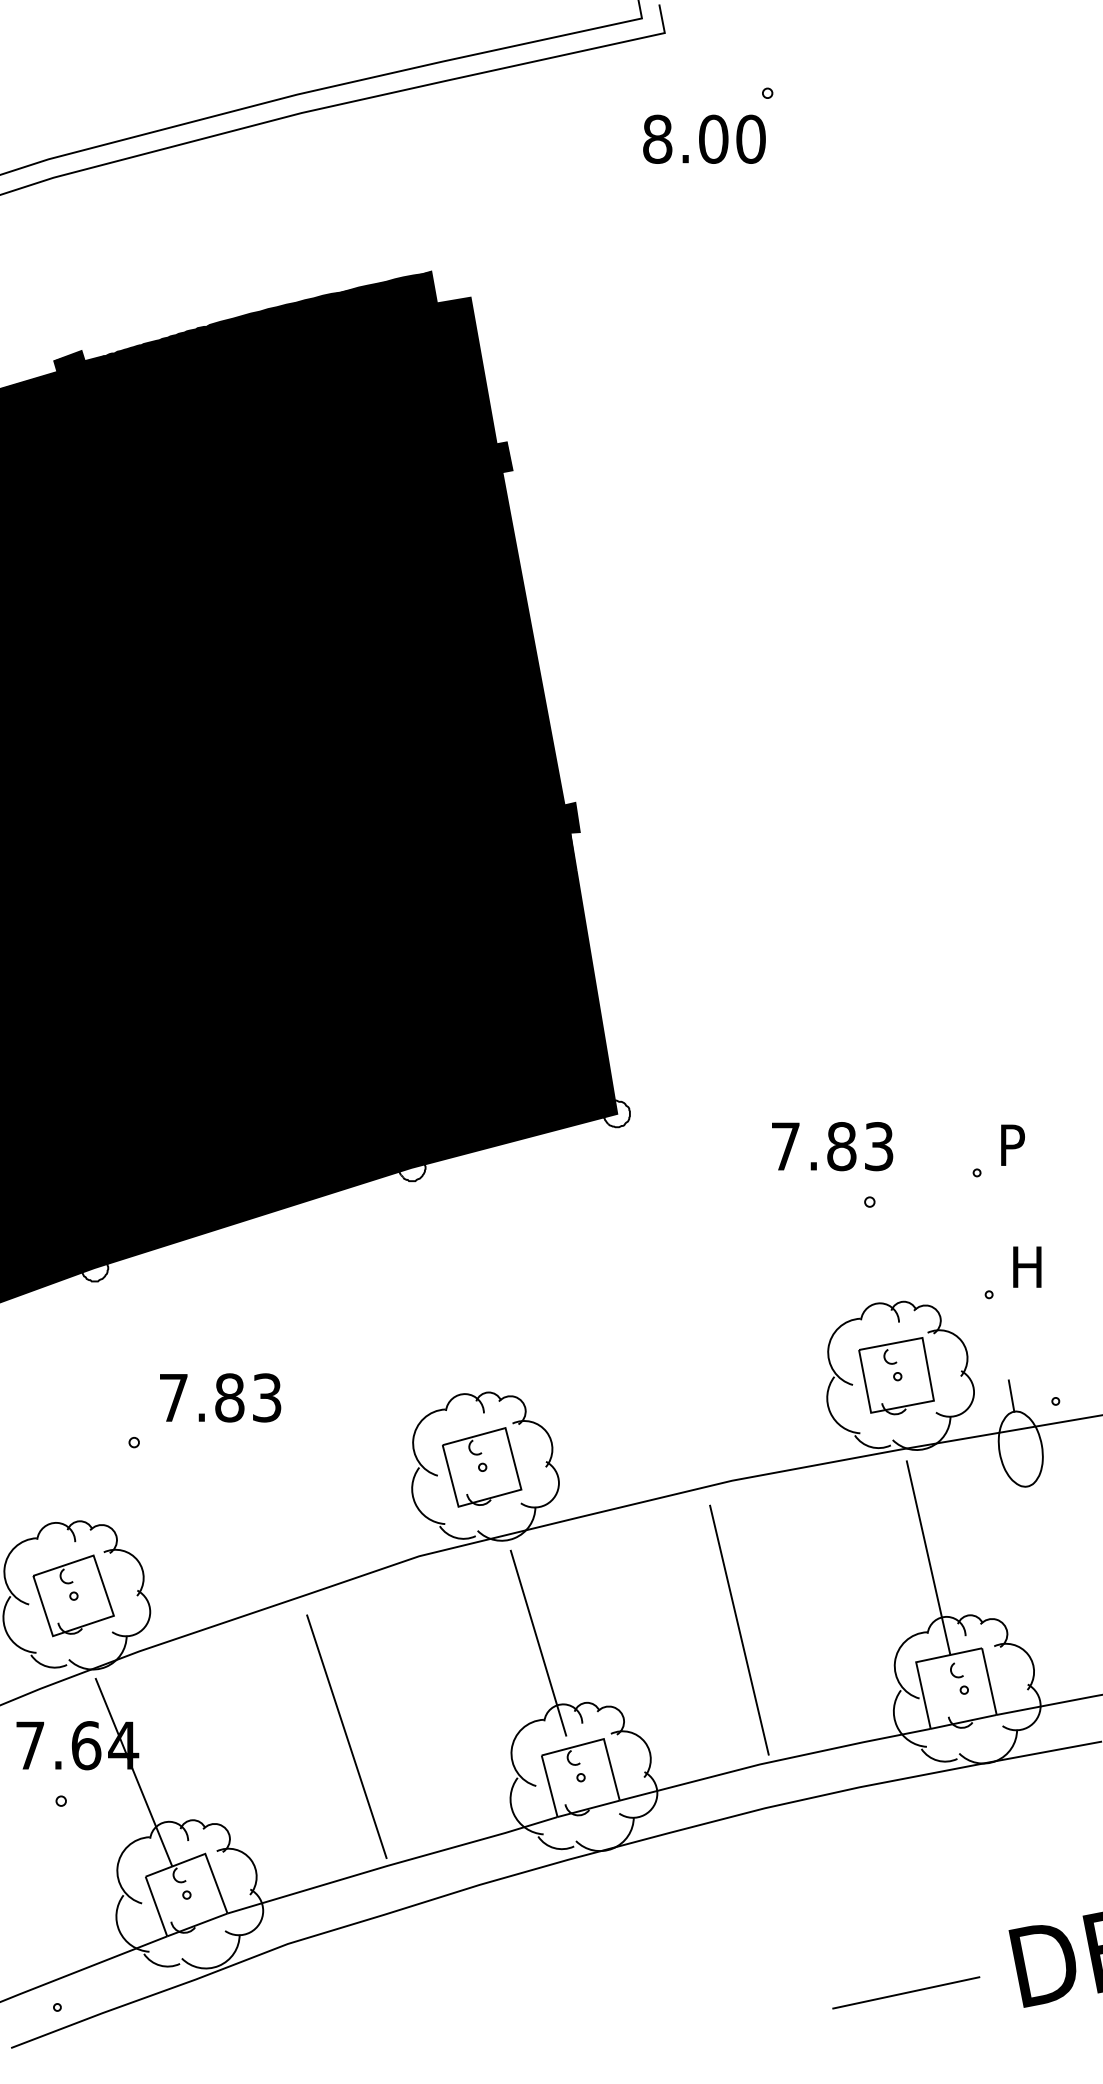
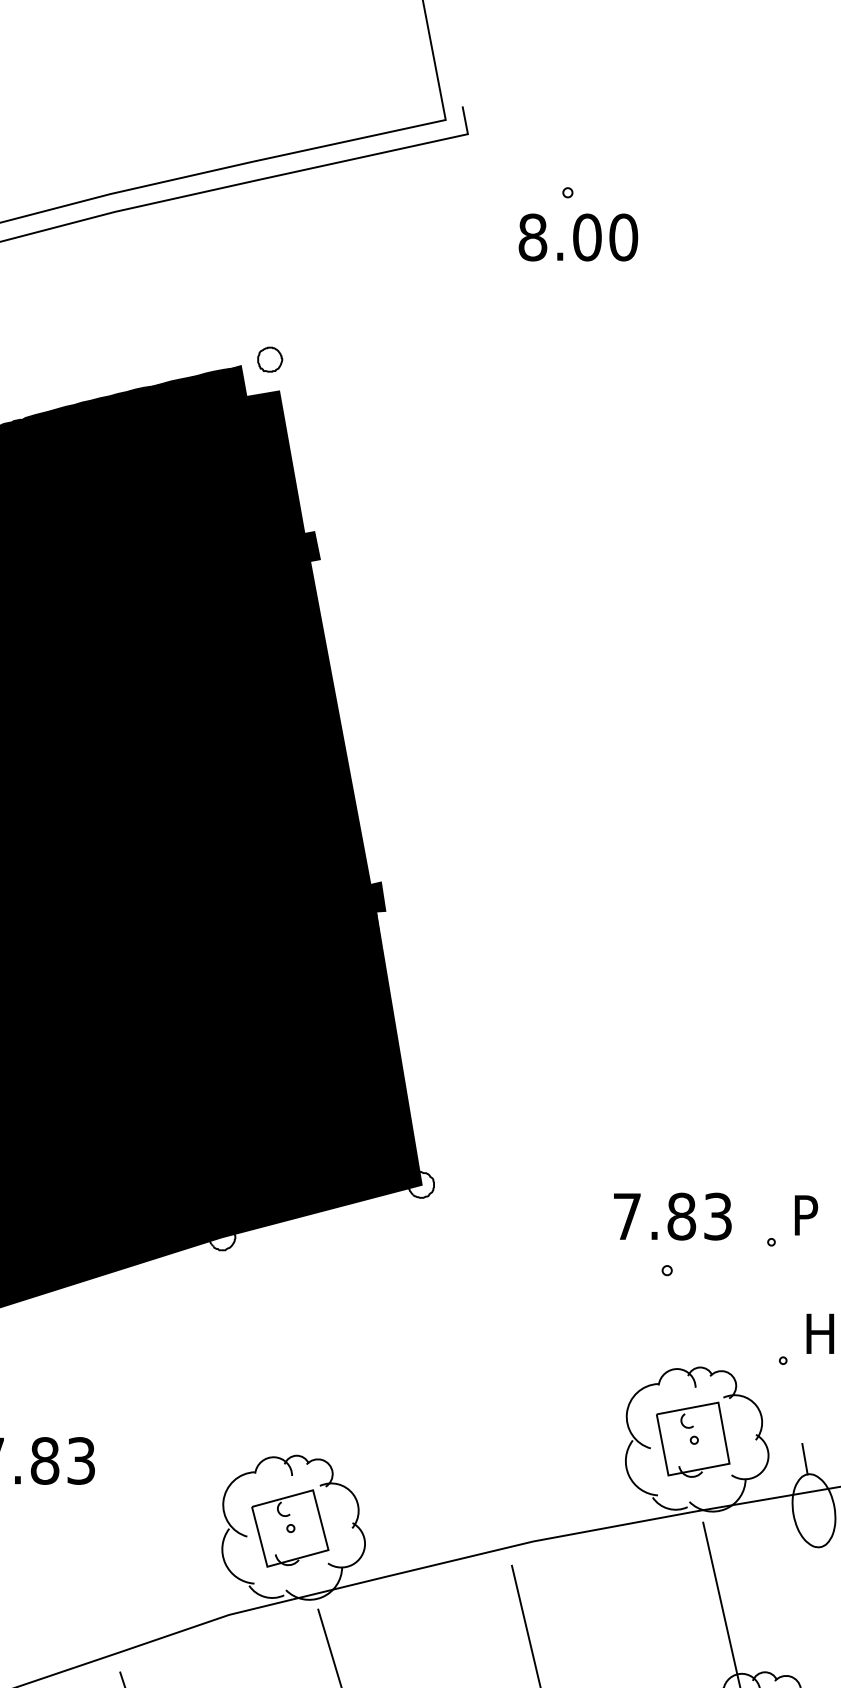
text: (704, 138) -> (578, 236), moved
part: (461, 264) -> (270, 359), added
text: (832, 1146) -> (672, 1216), moved

